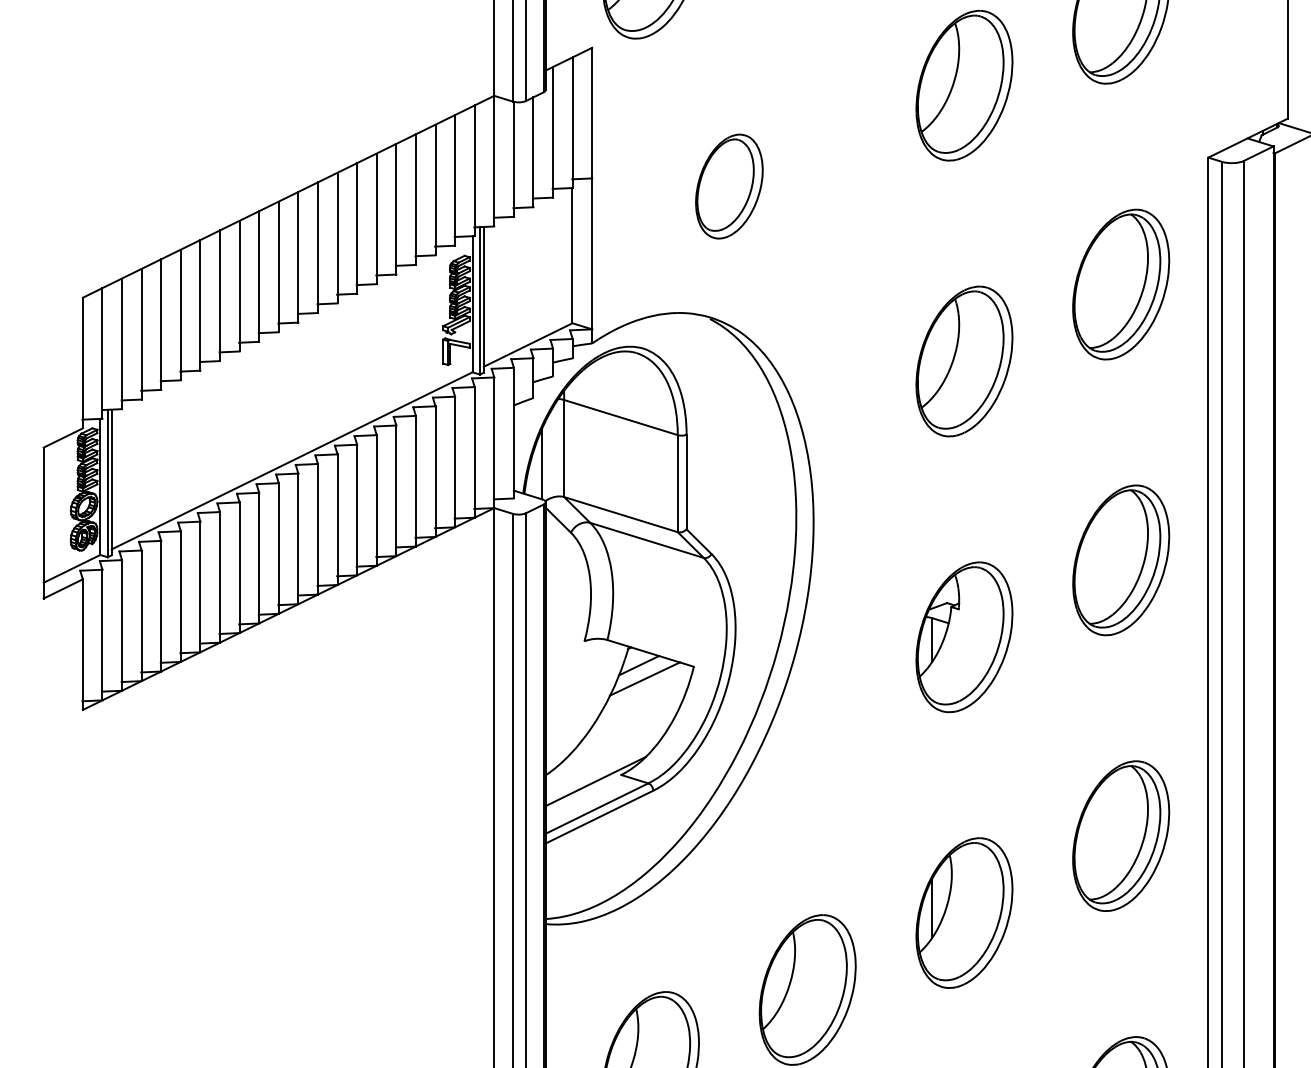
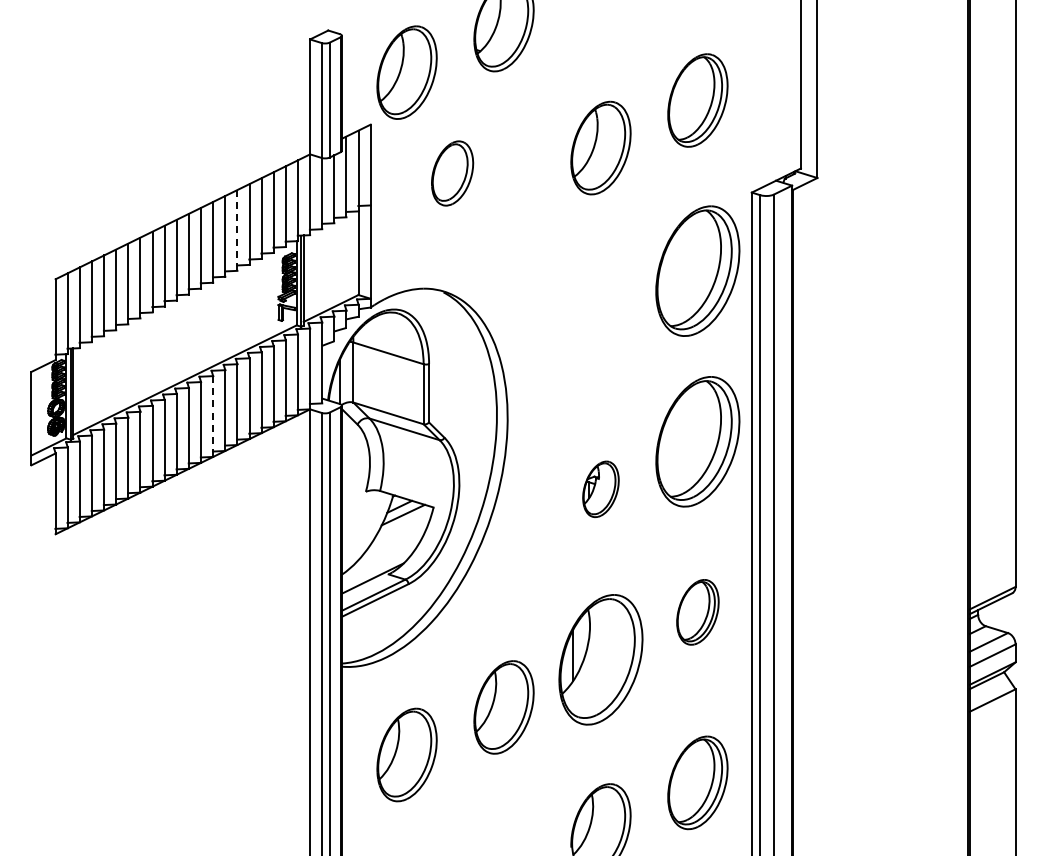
part: (729, 186) -> (452, 173), moved
line: (376, 218) -> (237, 230), solid -> dashed
part: (1120, 283) -> (697, 270), size x1.4
part: (963, 361) -> (600, 318), removed
line: (338, 521) -> (213, 417), solid -> dashed
part: (1120, 560) -> (697, 441), size x1.4
part: (963, 637) -> (600, 489), size x0.6
part: (1120, 836) -> (697, 612), size x0.7
part: (963, 912) -> (600, 659), size x1.4

